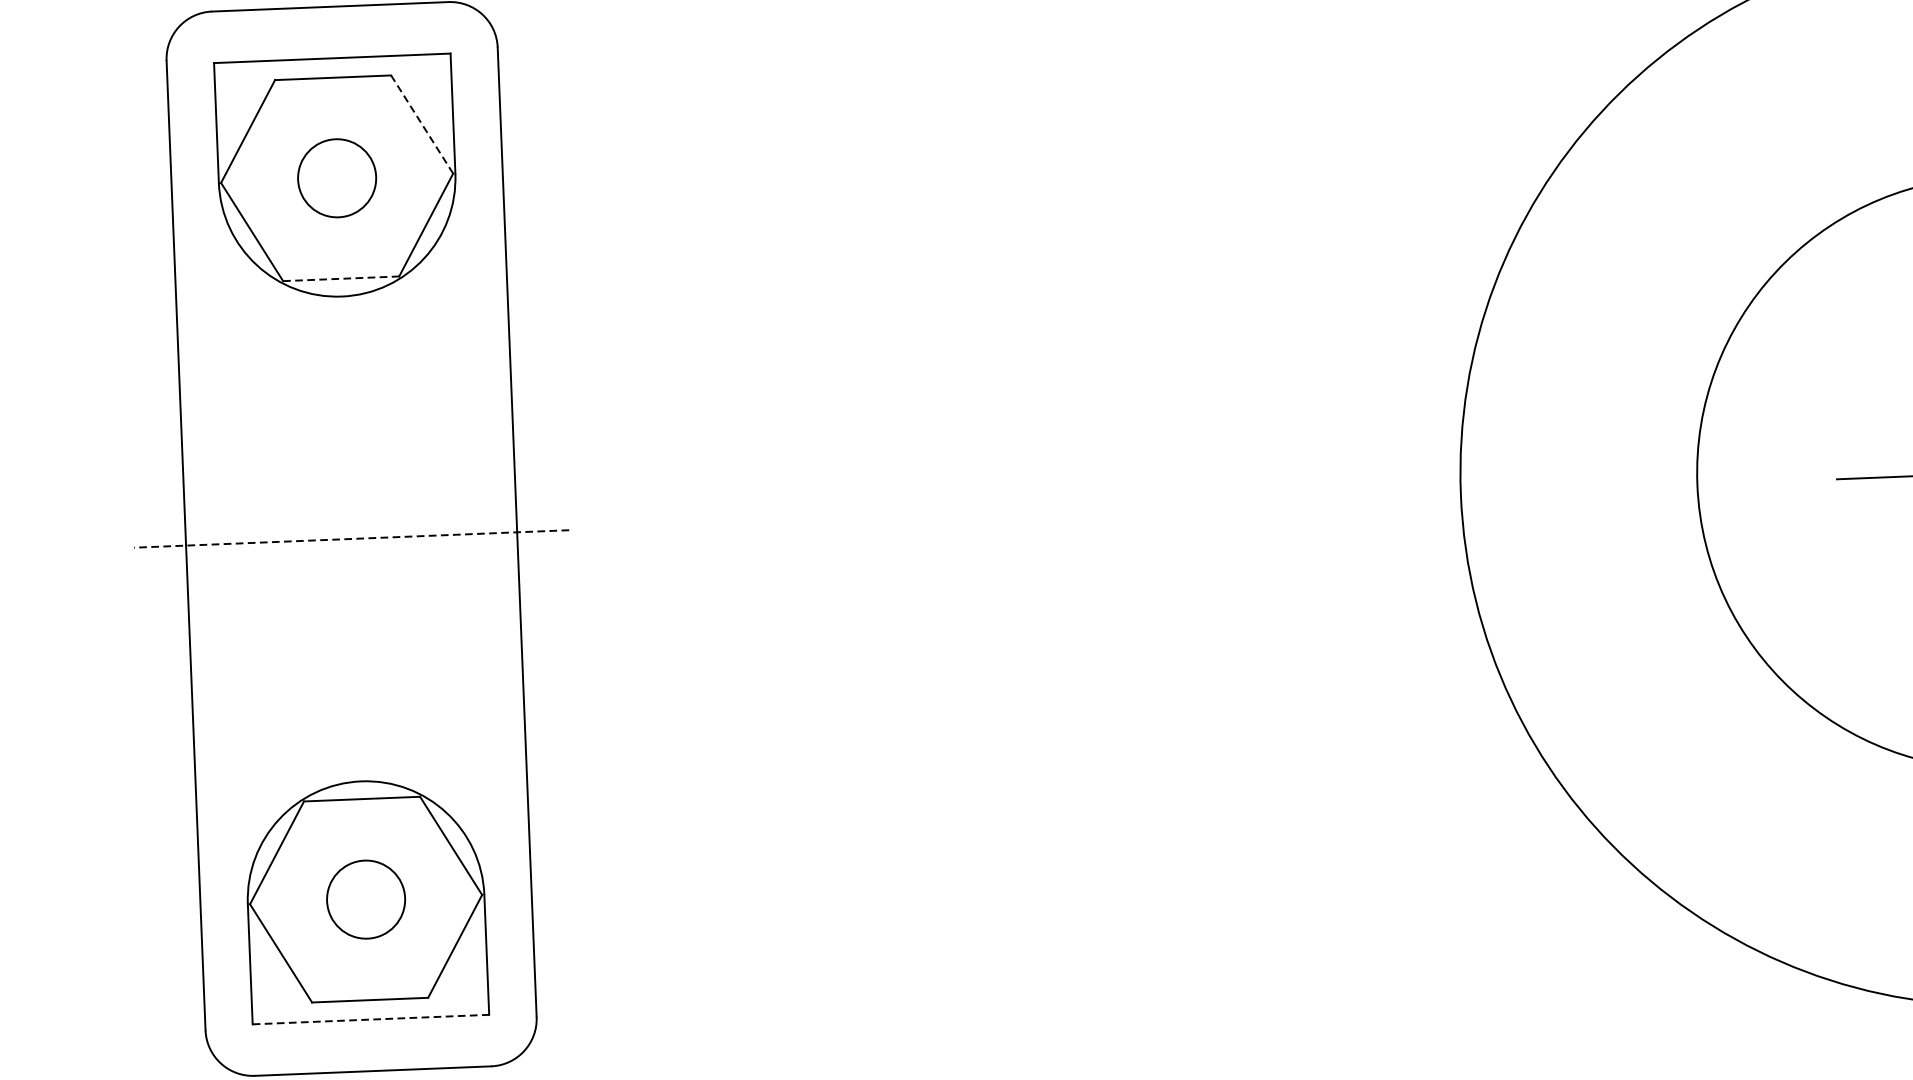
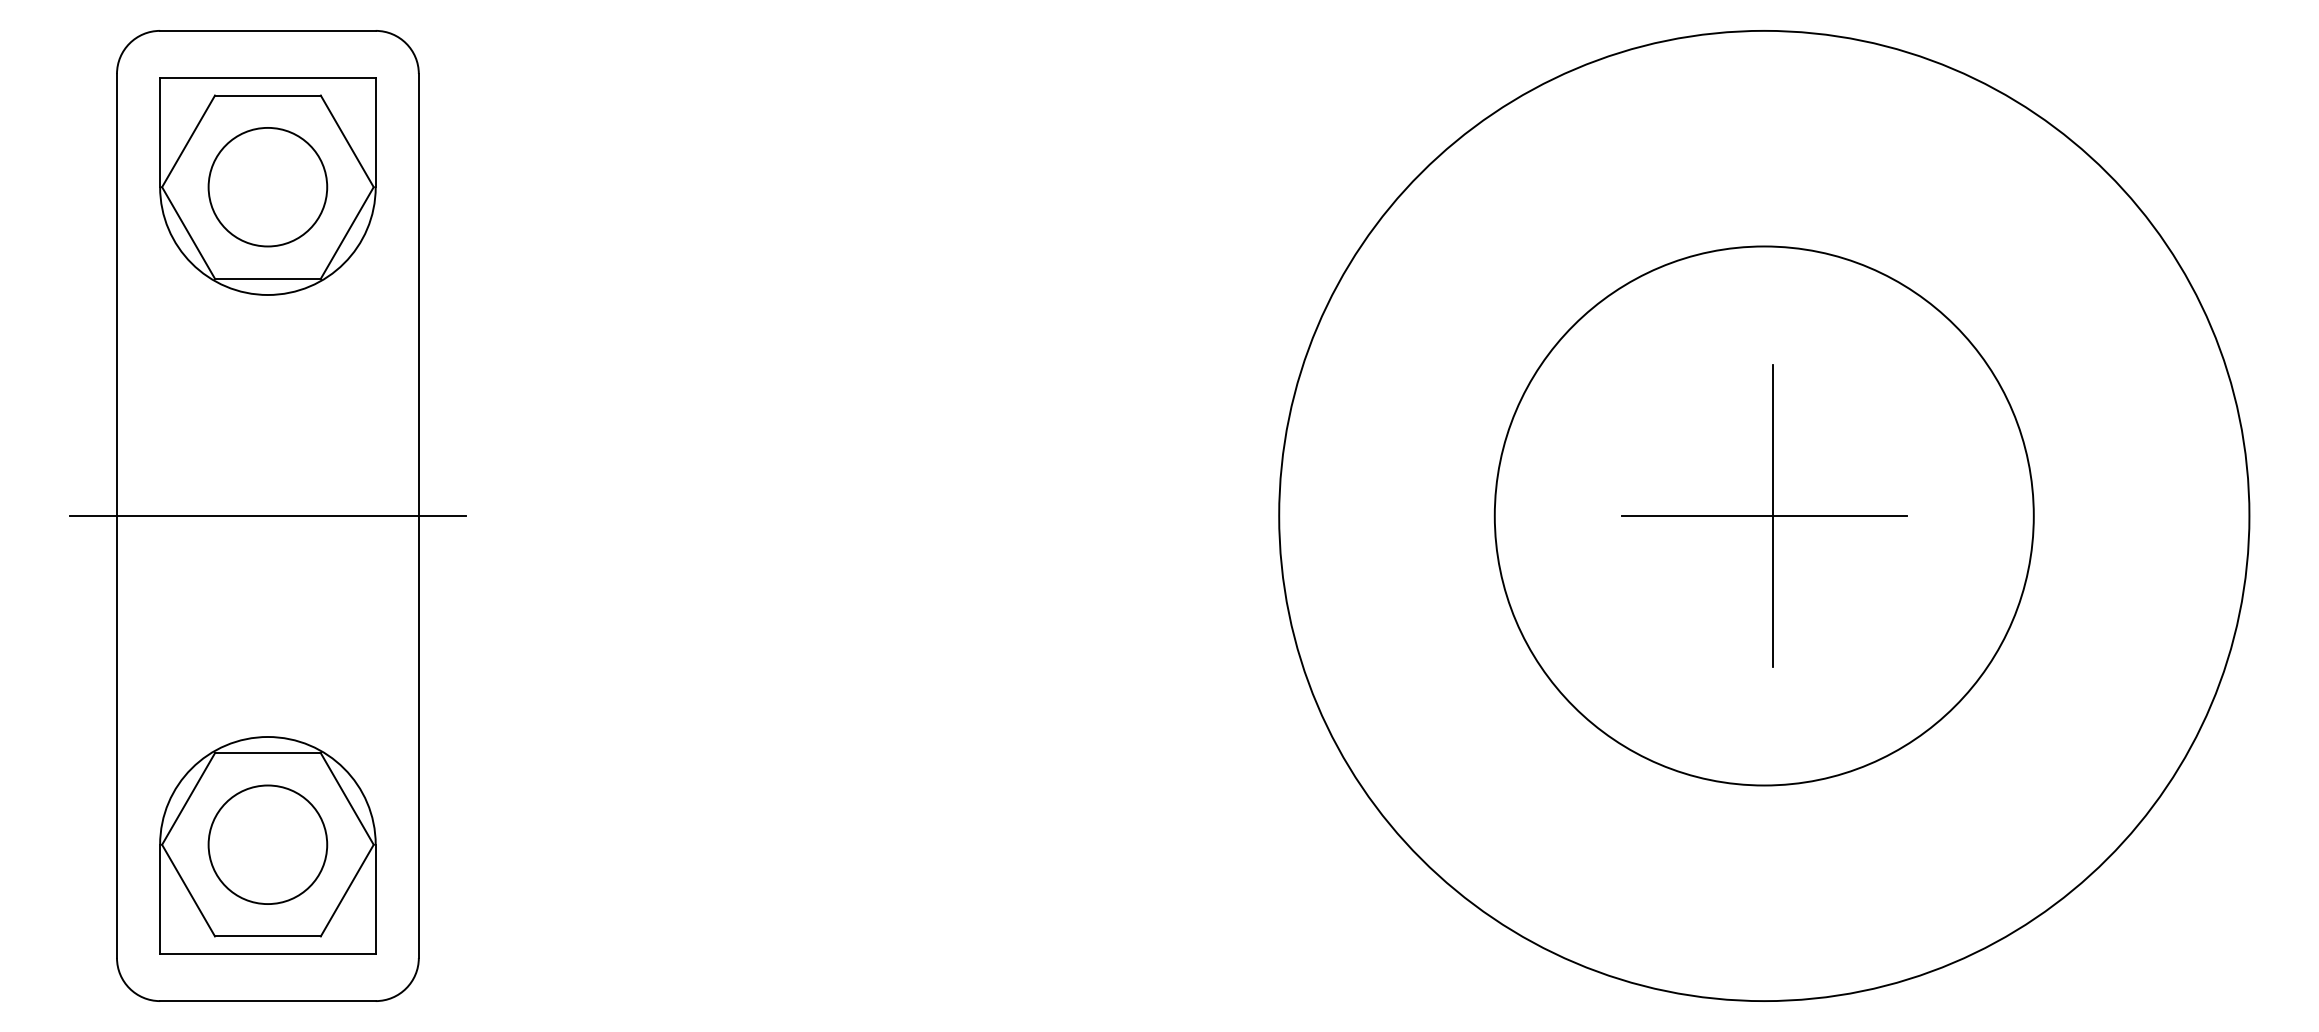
line: (422, 124) -> (347, 141), dashed -> solid
circle: (336, 177) -> (267, 186), size x1.67
line: (340, 278) -> (267, 278), dashed -> solid
line: (351, 539) -> (267, 516), dashed -> solid
circle: (365, 899) -> (267, 844), size x1.67
line: (370, 1019) -> (267, 954), dashed -> solid

